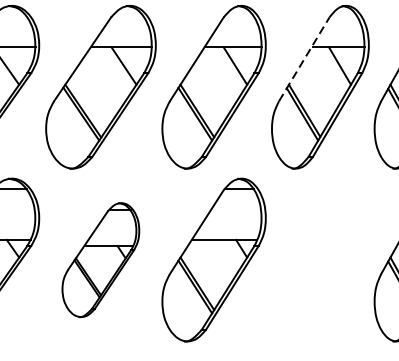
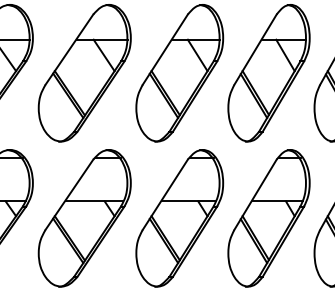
line: (304, 59) -> (255, 49), dashed -> solid
part: (100, 260) -> (84, 218), size x1.43
part: (319, 260) -> (268, 218), added

